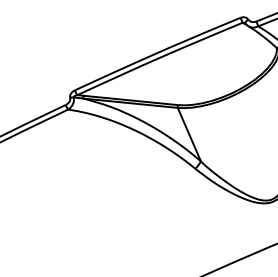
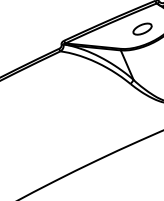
part: (217, 68) -> (142, 28), added

